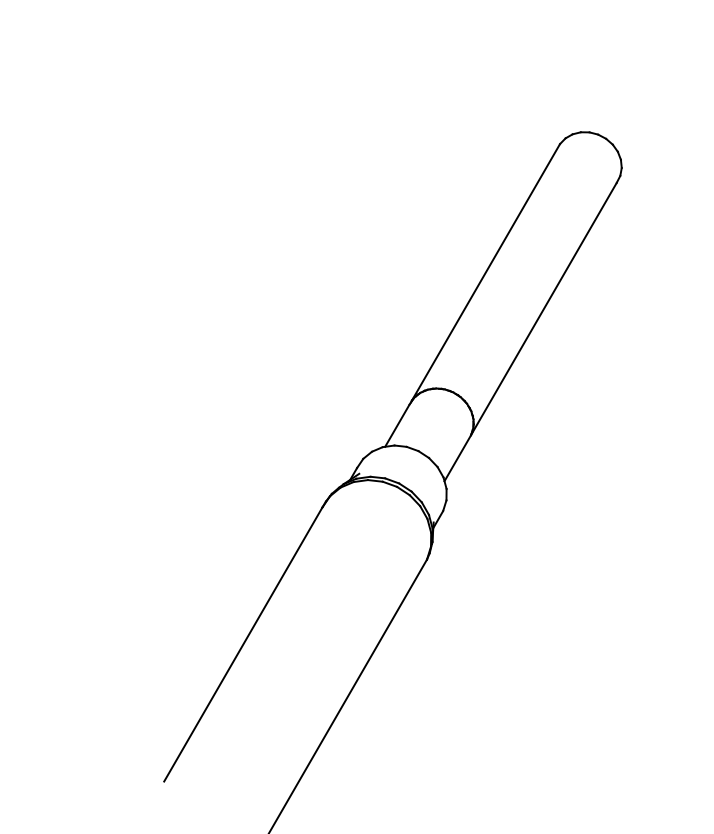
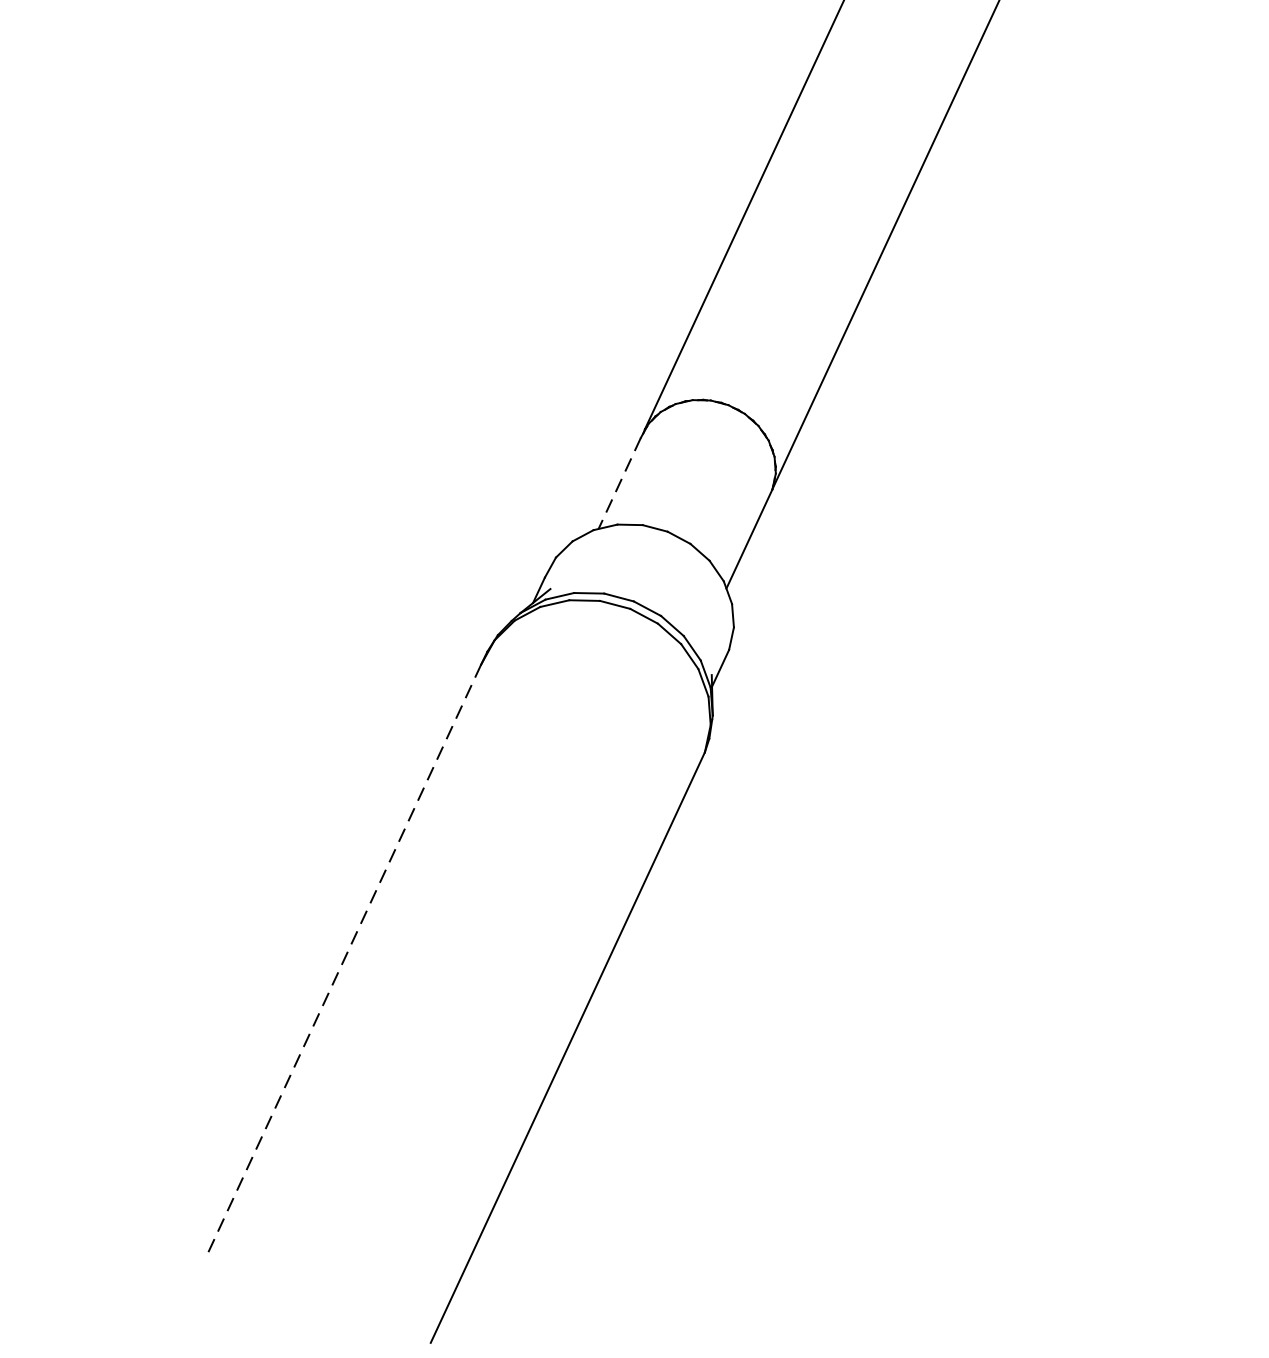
line: (397, 426) -> (620, 485), solid -> dashed
line: (243, 644) -> (344, 959), solid -> dashed

